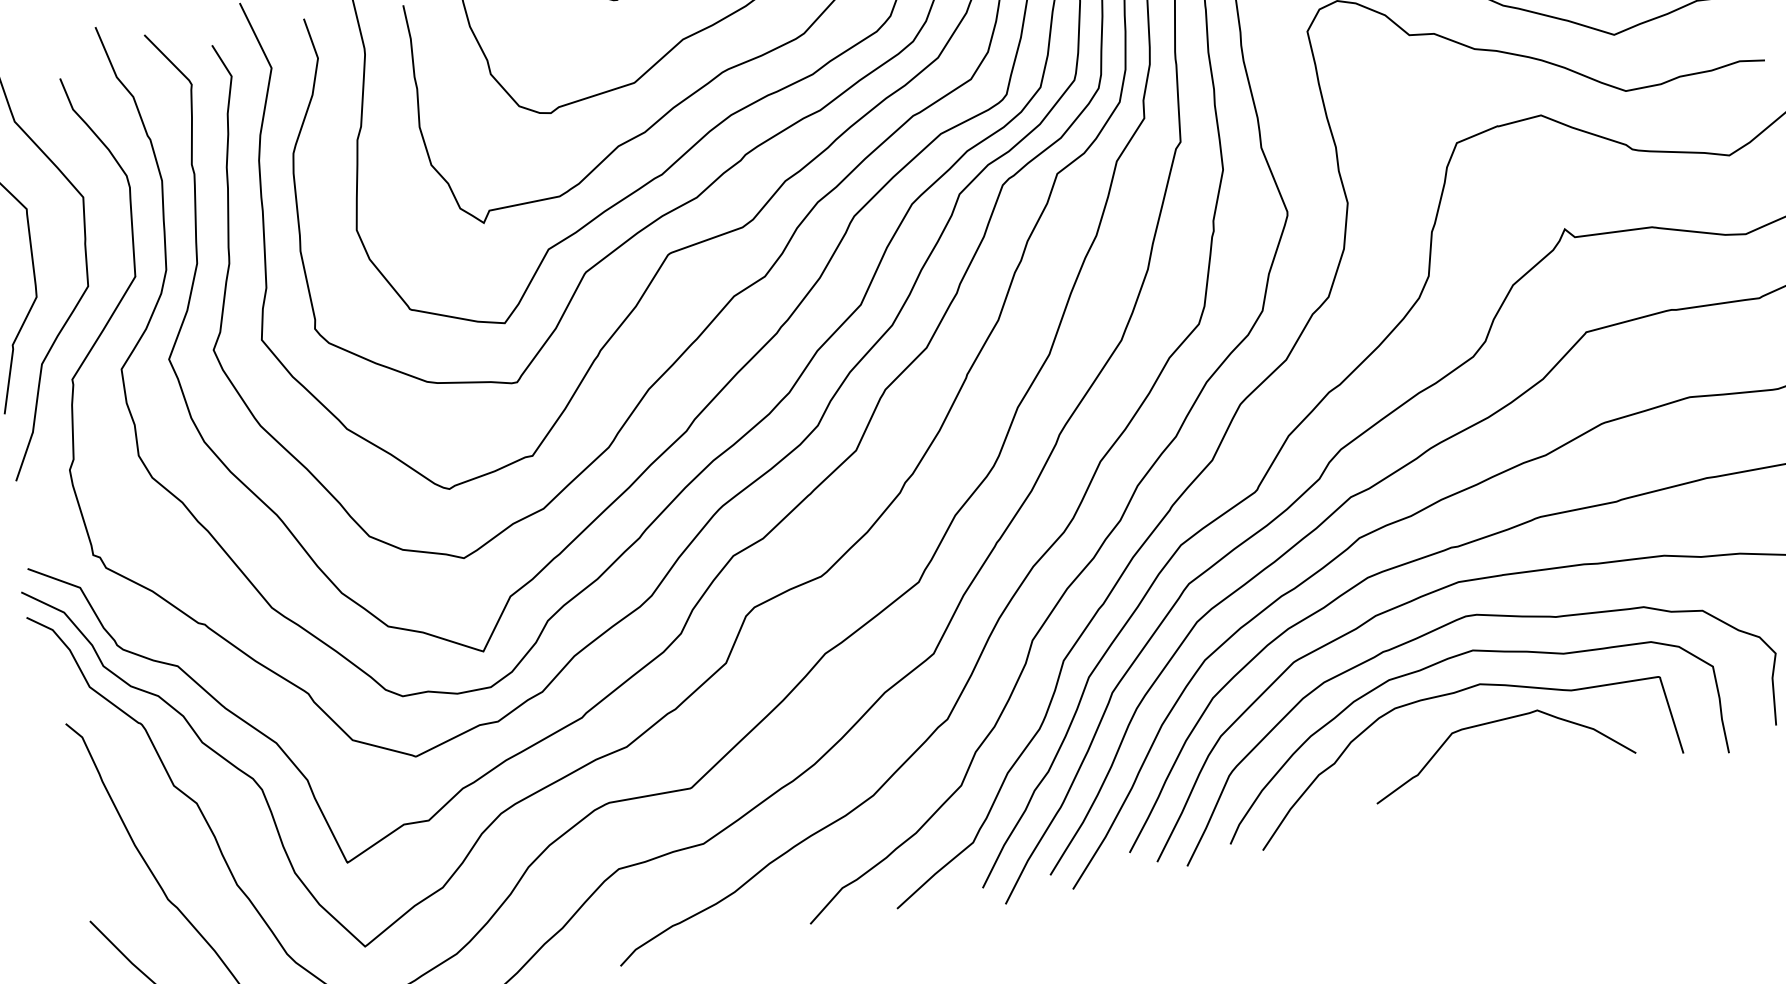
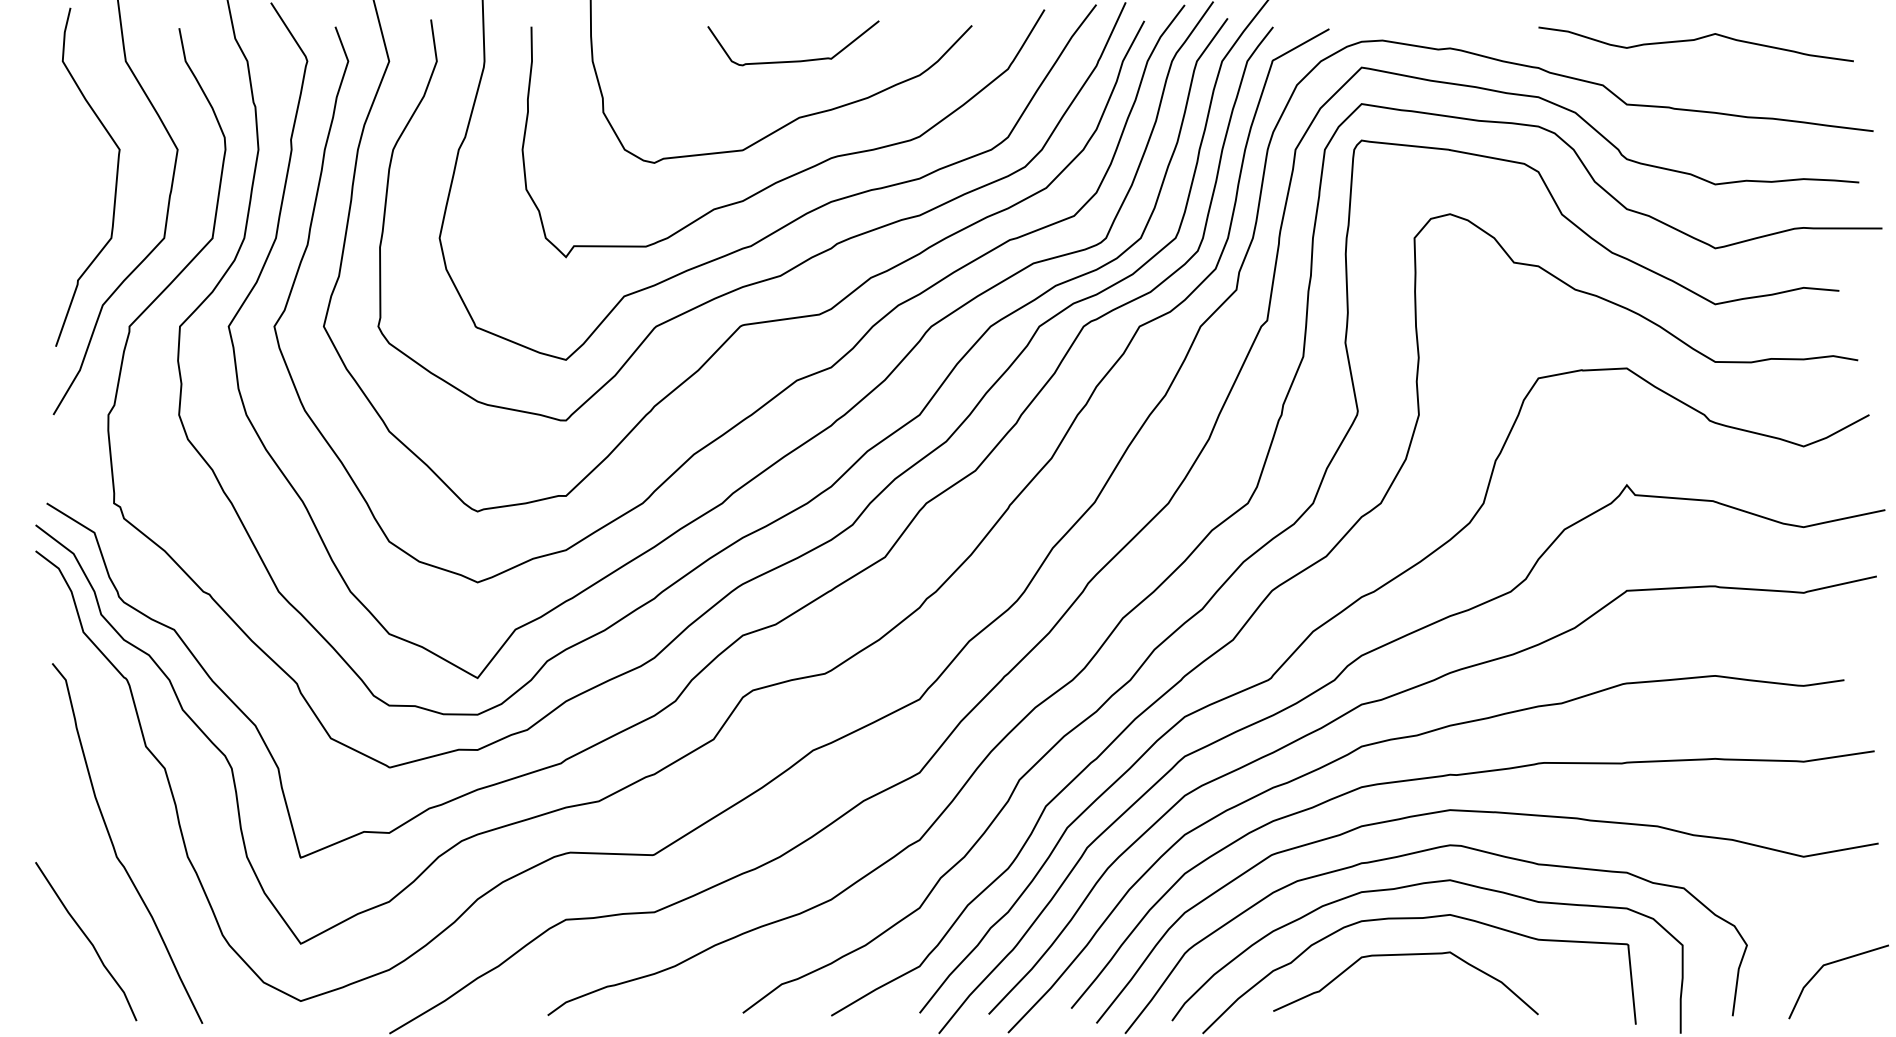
curve: (1494, 722) -> (1405, 955), moved

